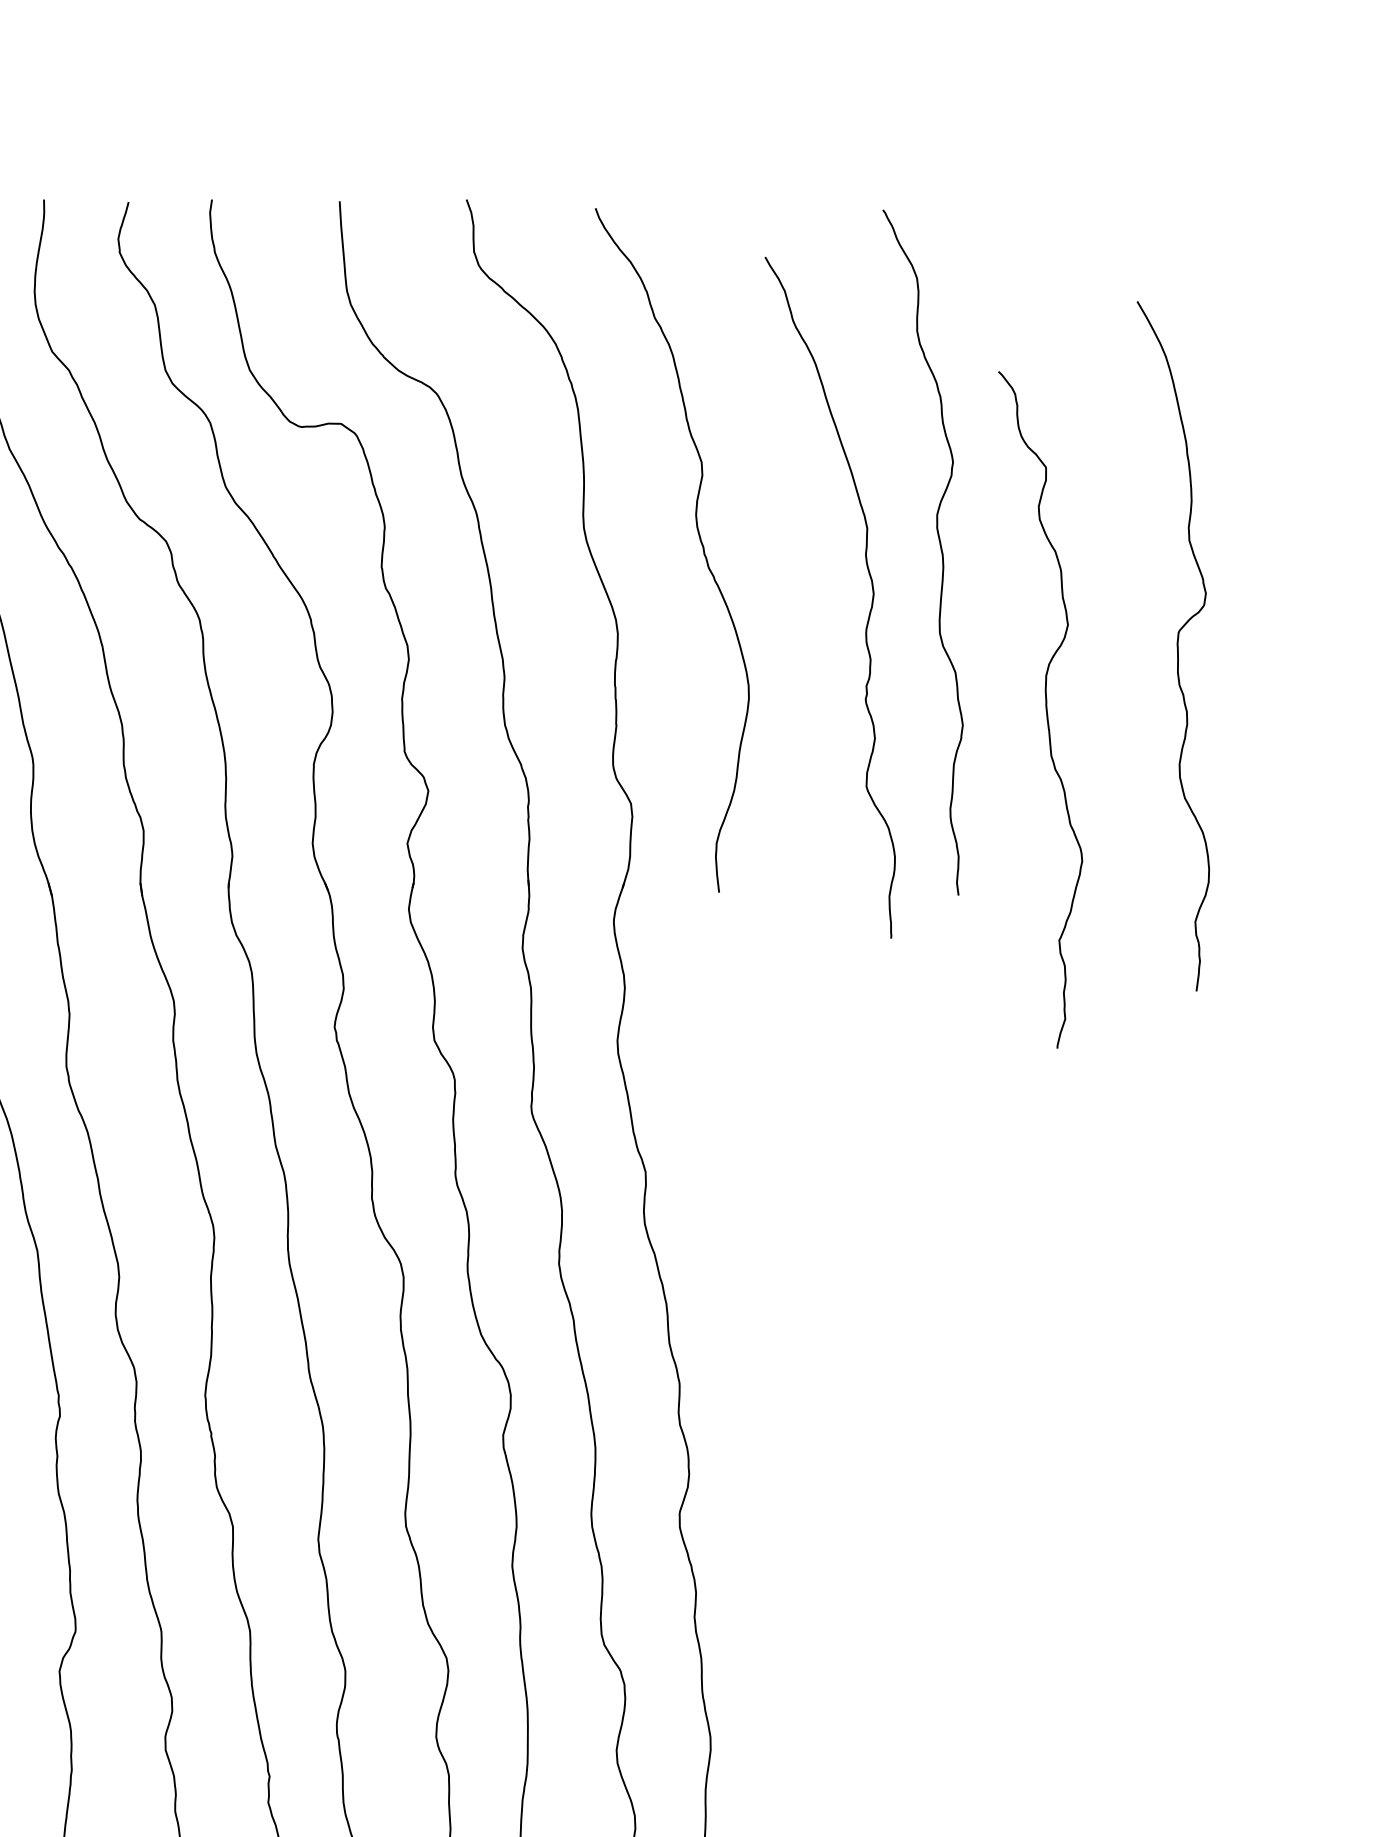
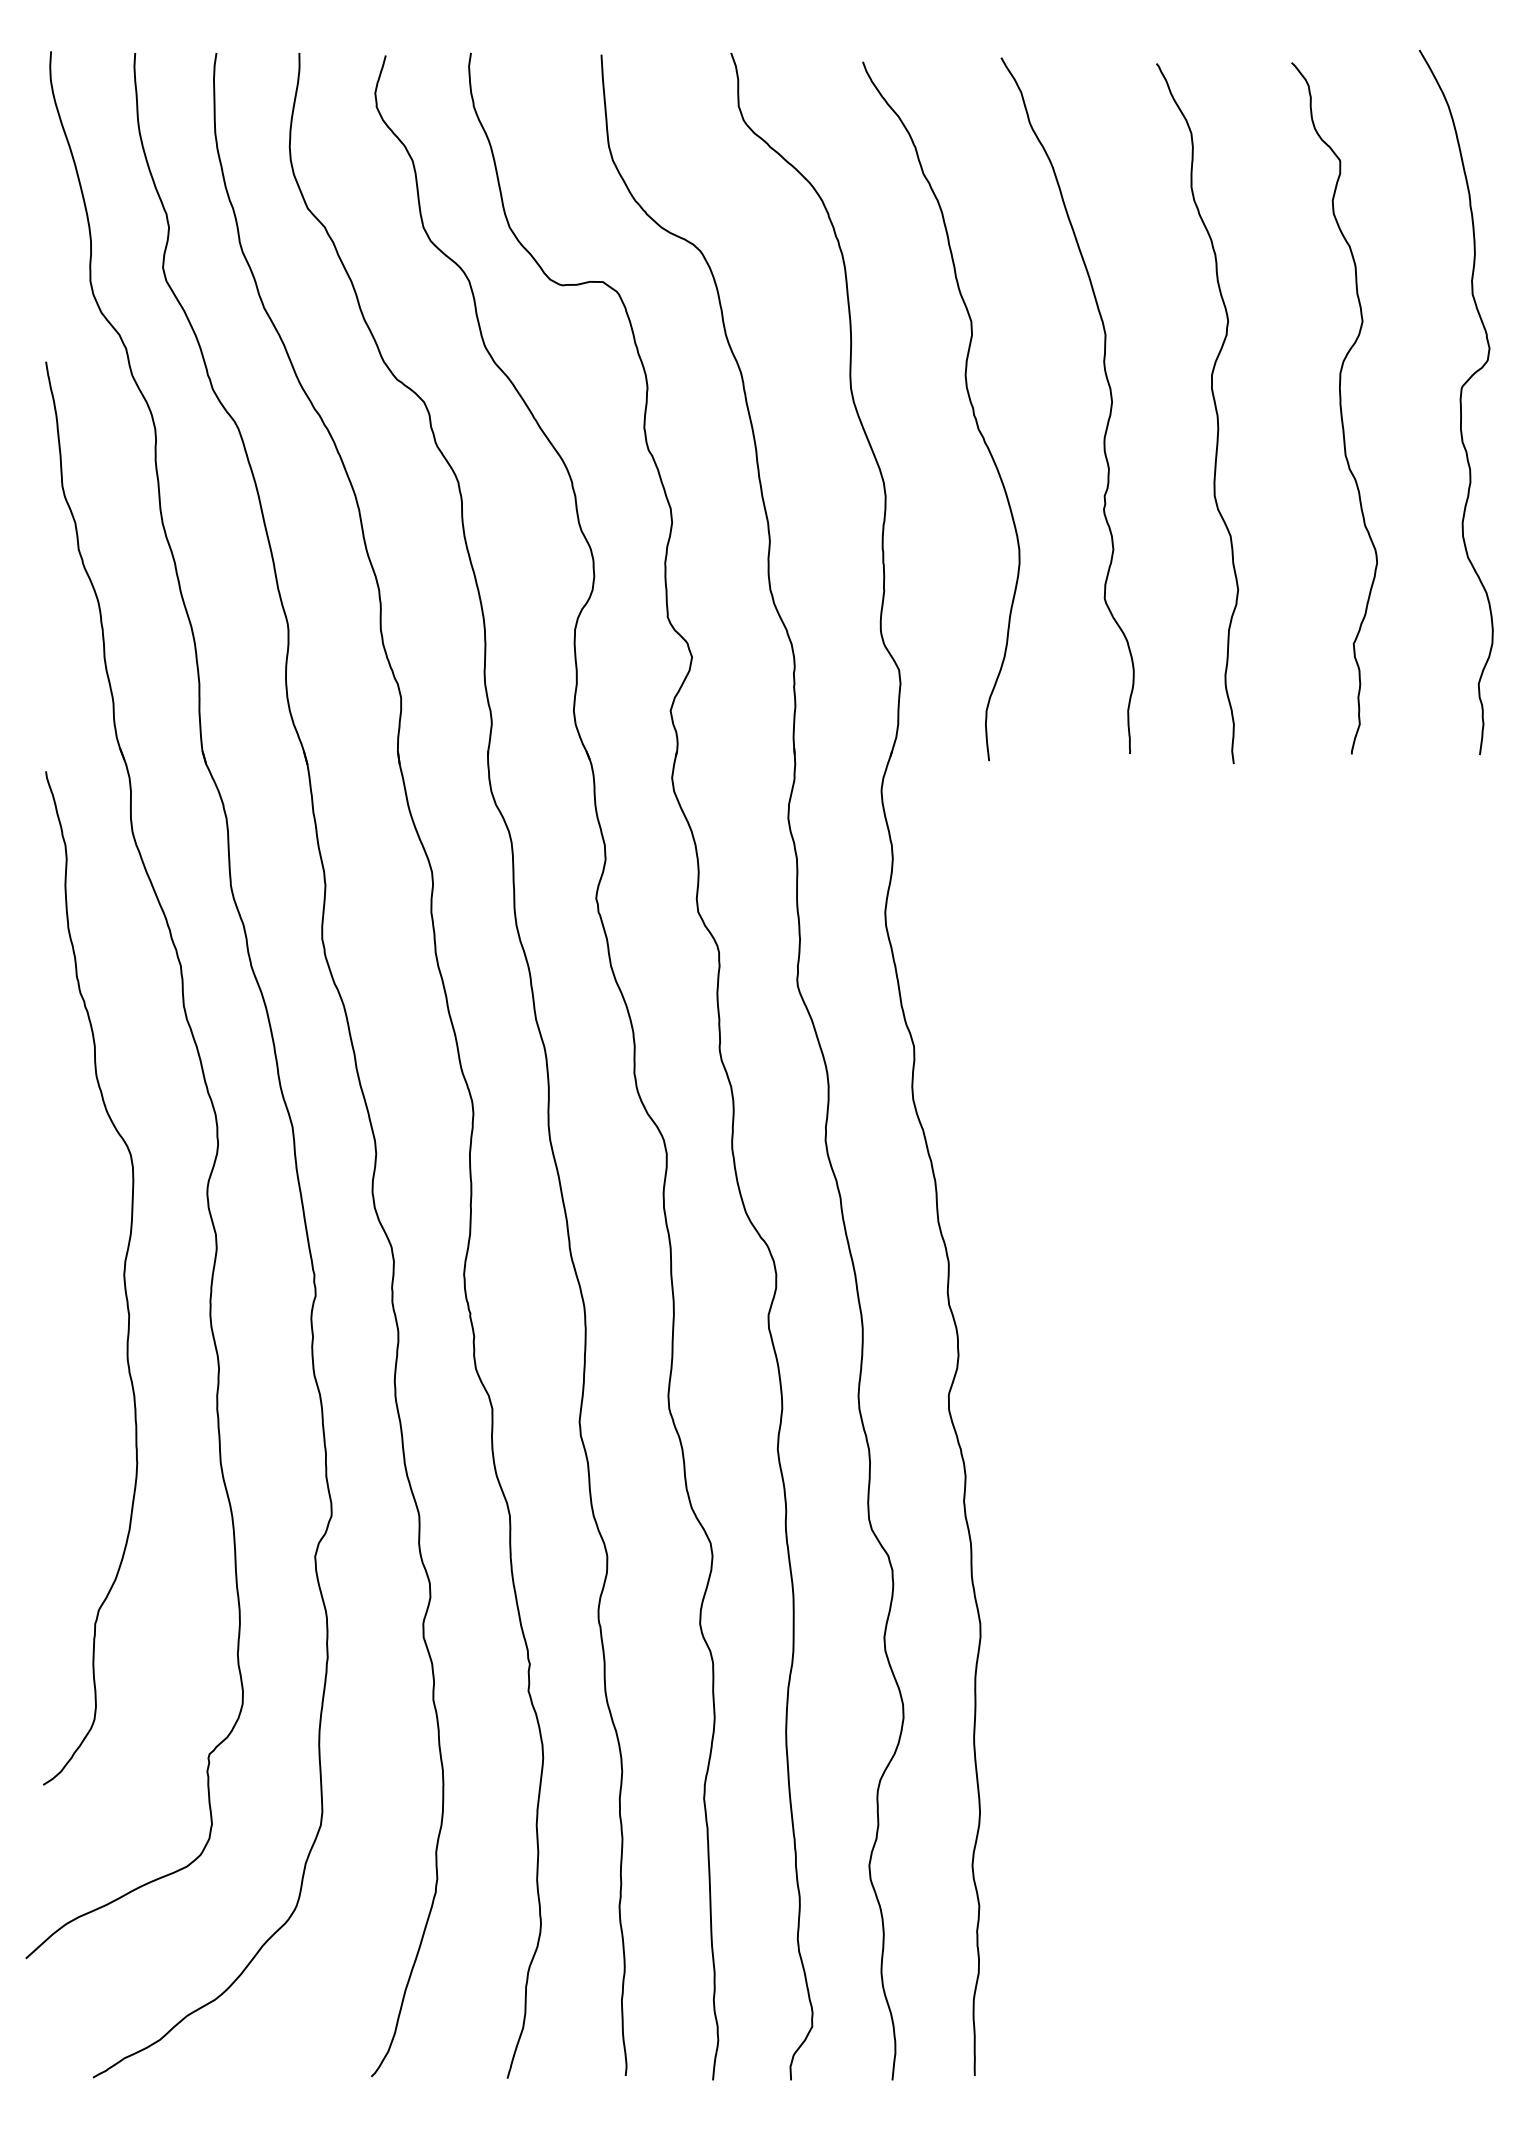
curve: (871, 604) -> (1109, 412), moved
curve: (1176, 645) -> (1459, 401), moved
curve: (1045, 709) -> (1339, 407), moved

